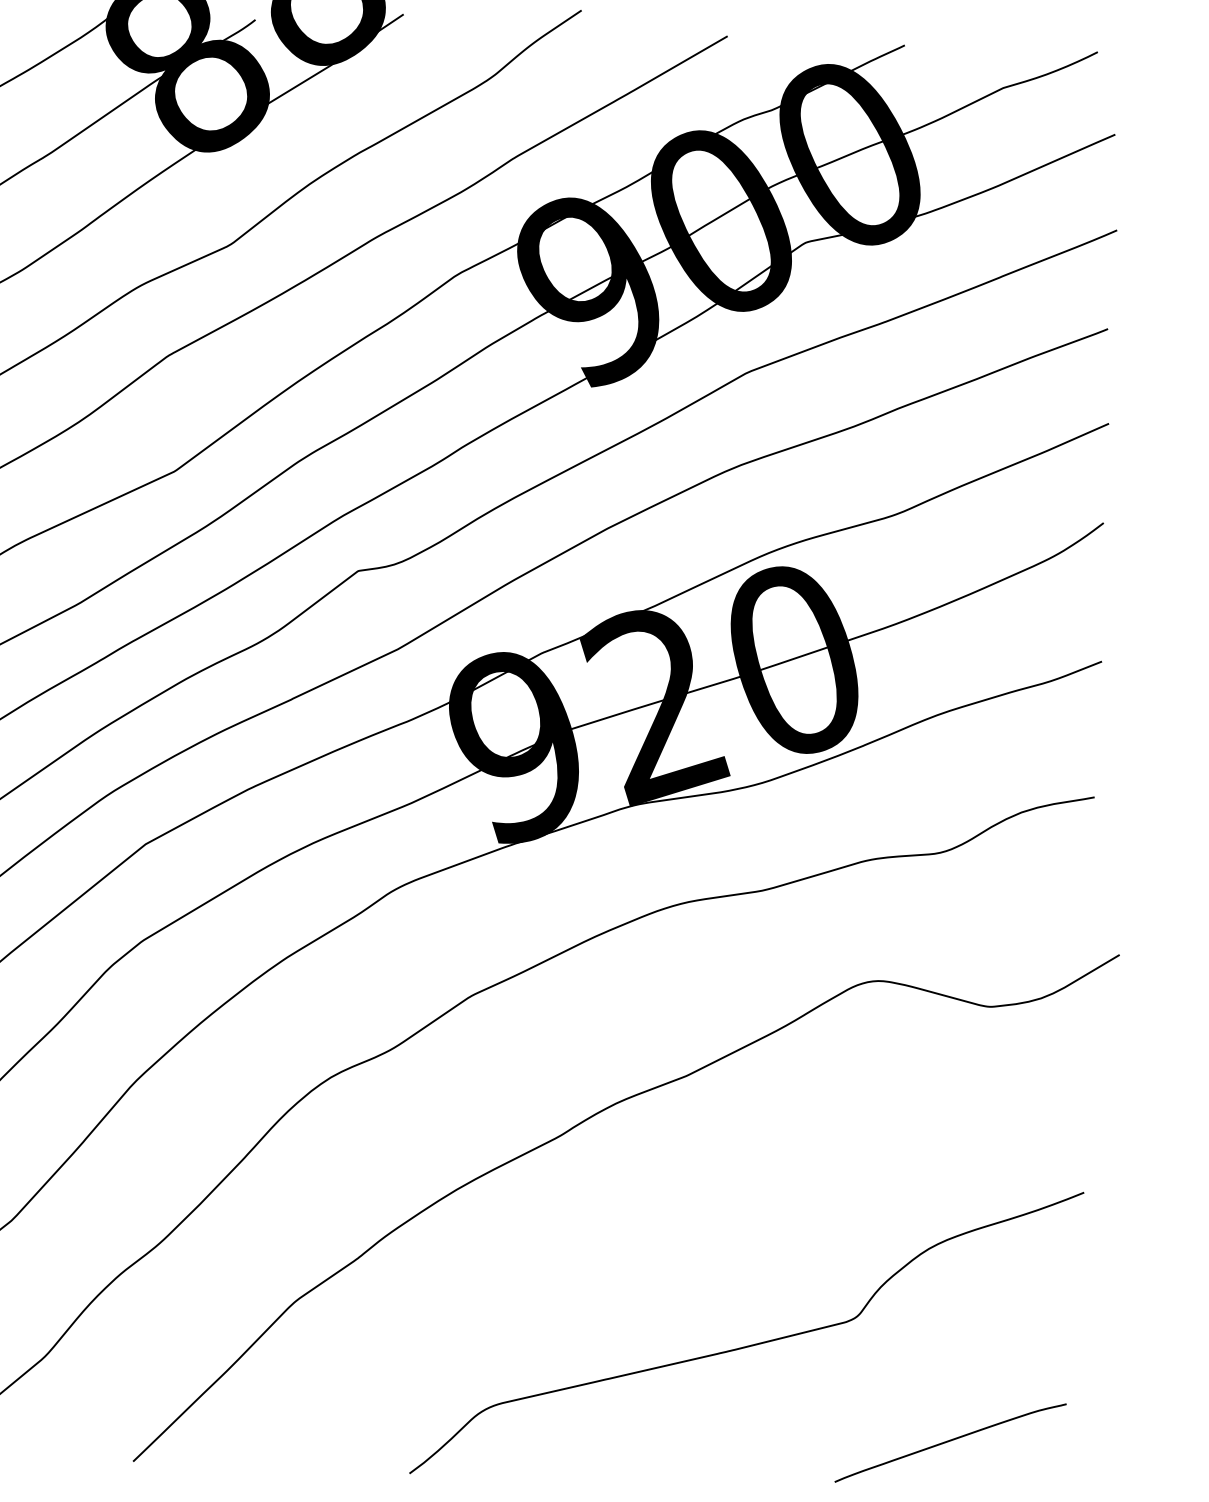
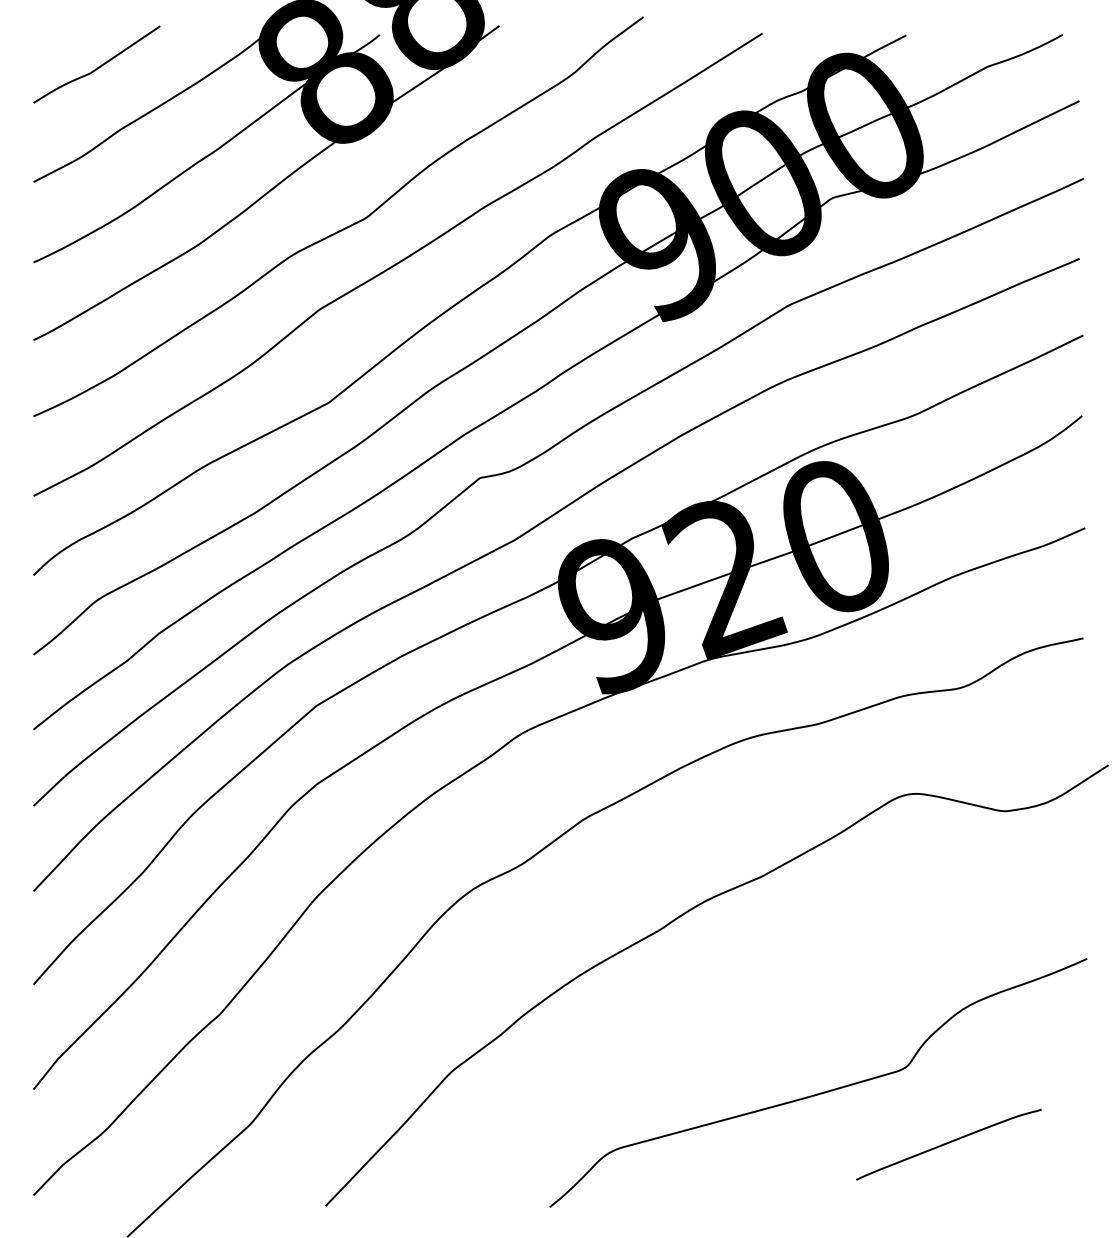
curve: (950, 1441) -> (948, 1143), moved

